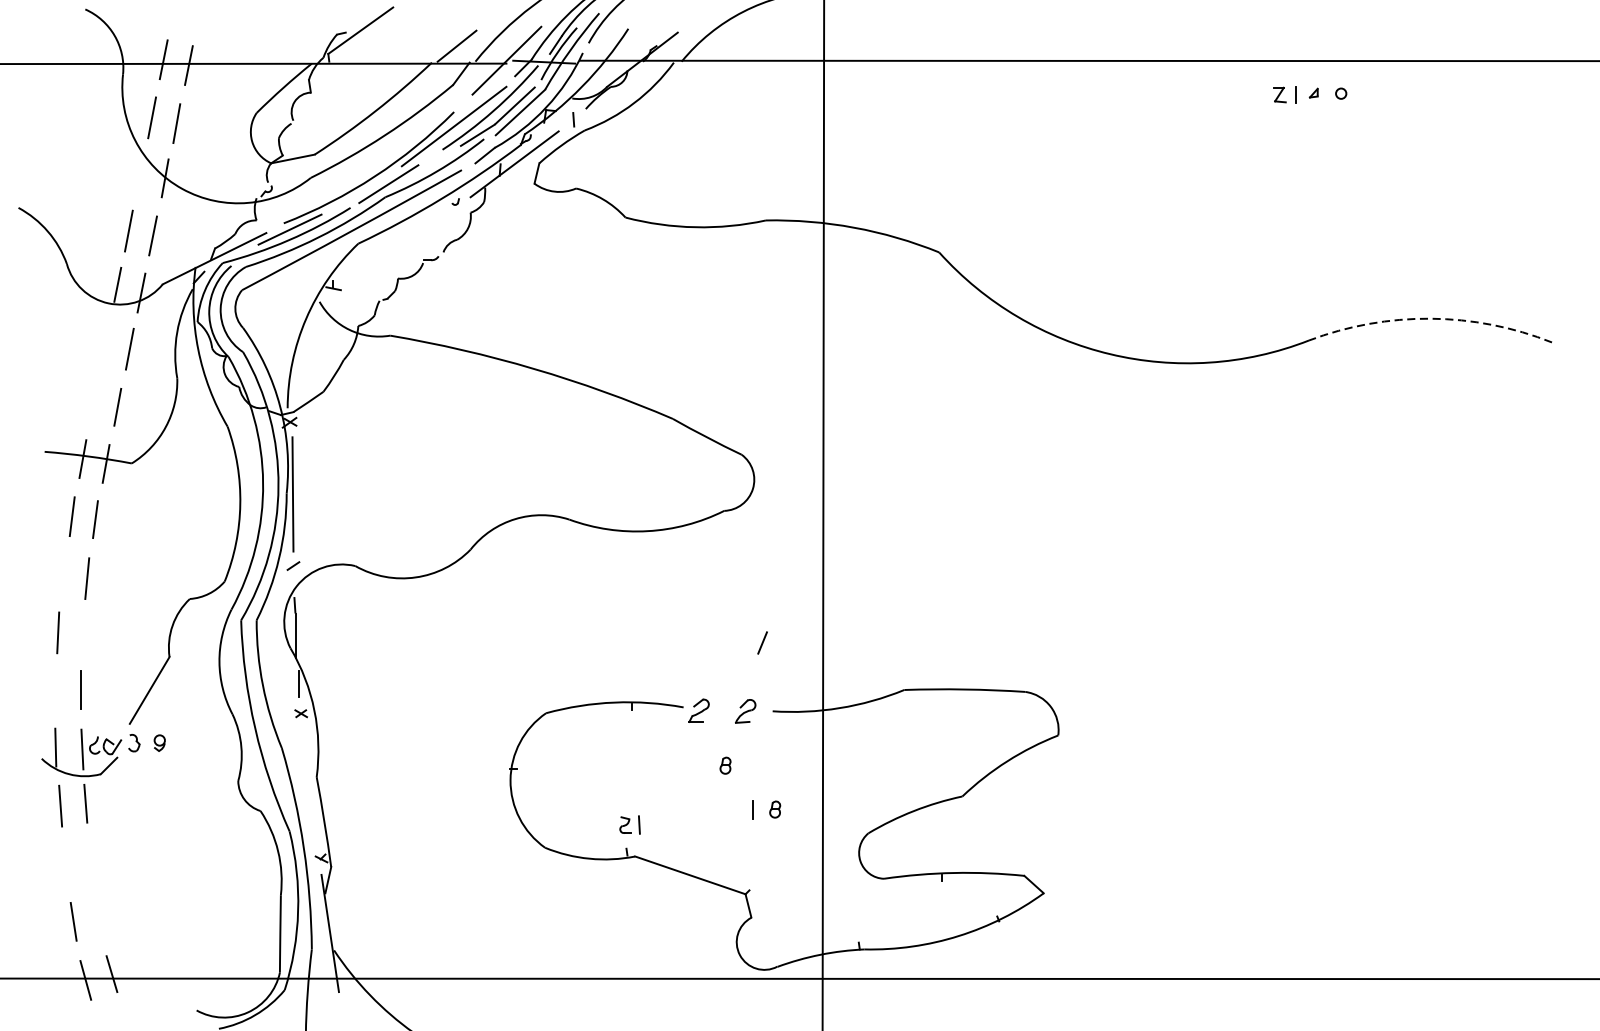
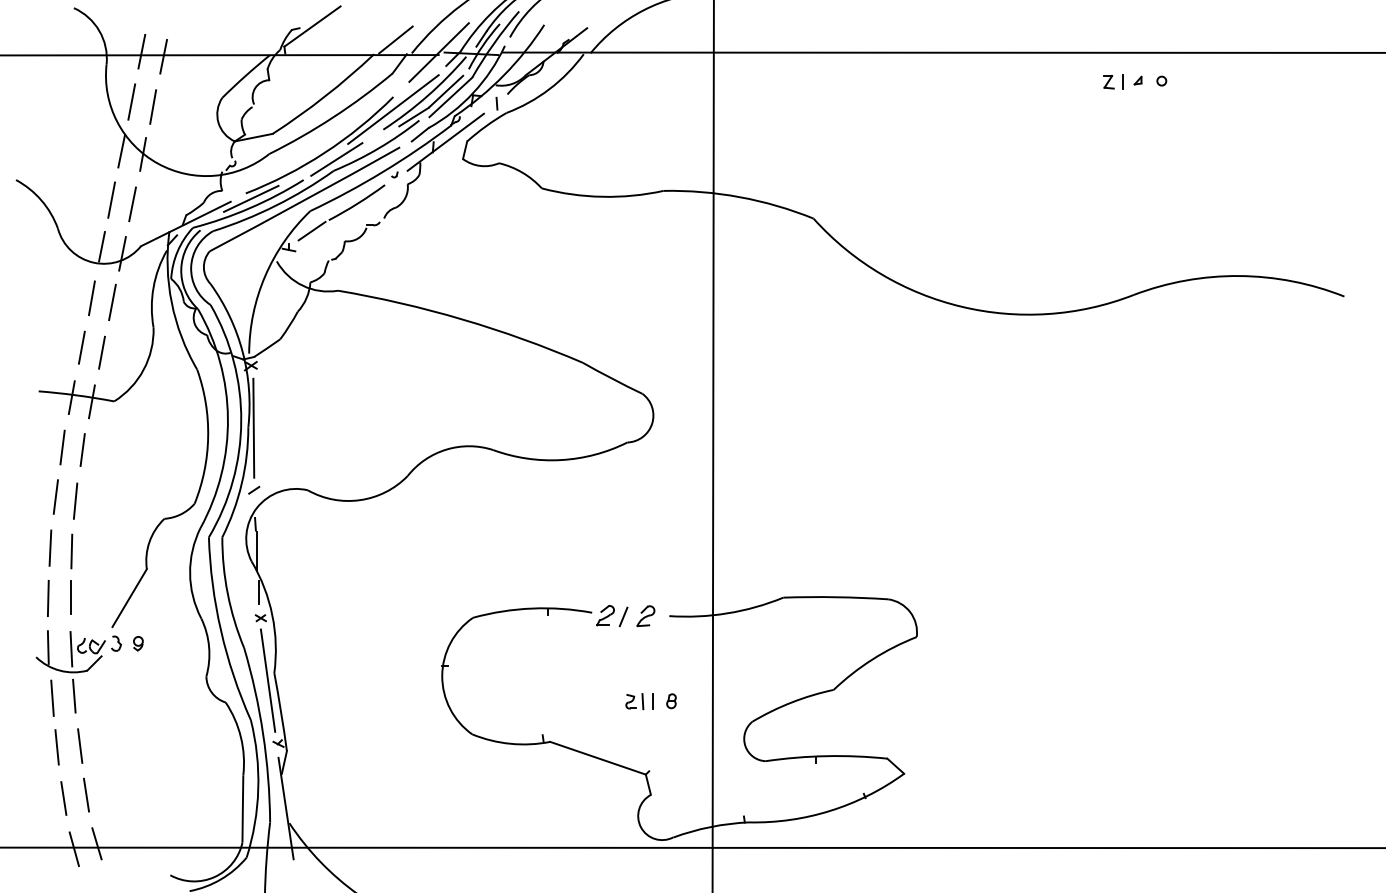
line: (140, 173) -> (121, 150), added
part: (394, 245) -> (341, 212), added
arc: (1430, 319) -> (1239, 276), dashed -> solid
line: (105, 344) -> (91, 298), added
line: (94, 401) -> (81, 347), added
line: (64, 573) -> (55, 496), added
line: (82, 636) -> (71, 551), added
line: (762, 642) -> (623, 616), moved
line: (54, 690) -> (47, 598), added
part: (725, 766) -> (628, 663), removed
line: (308, 785) -> (267, 680), added
part: (629, 824) -> (634, 701), moved
line: (92, 860) -> (80, 745), added
line: (65, 862) -> (56, 747), added
line: (99, 917) -> (86, 794), added

